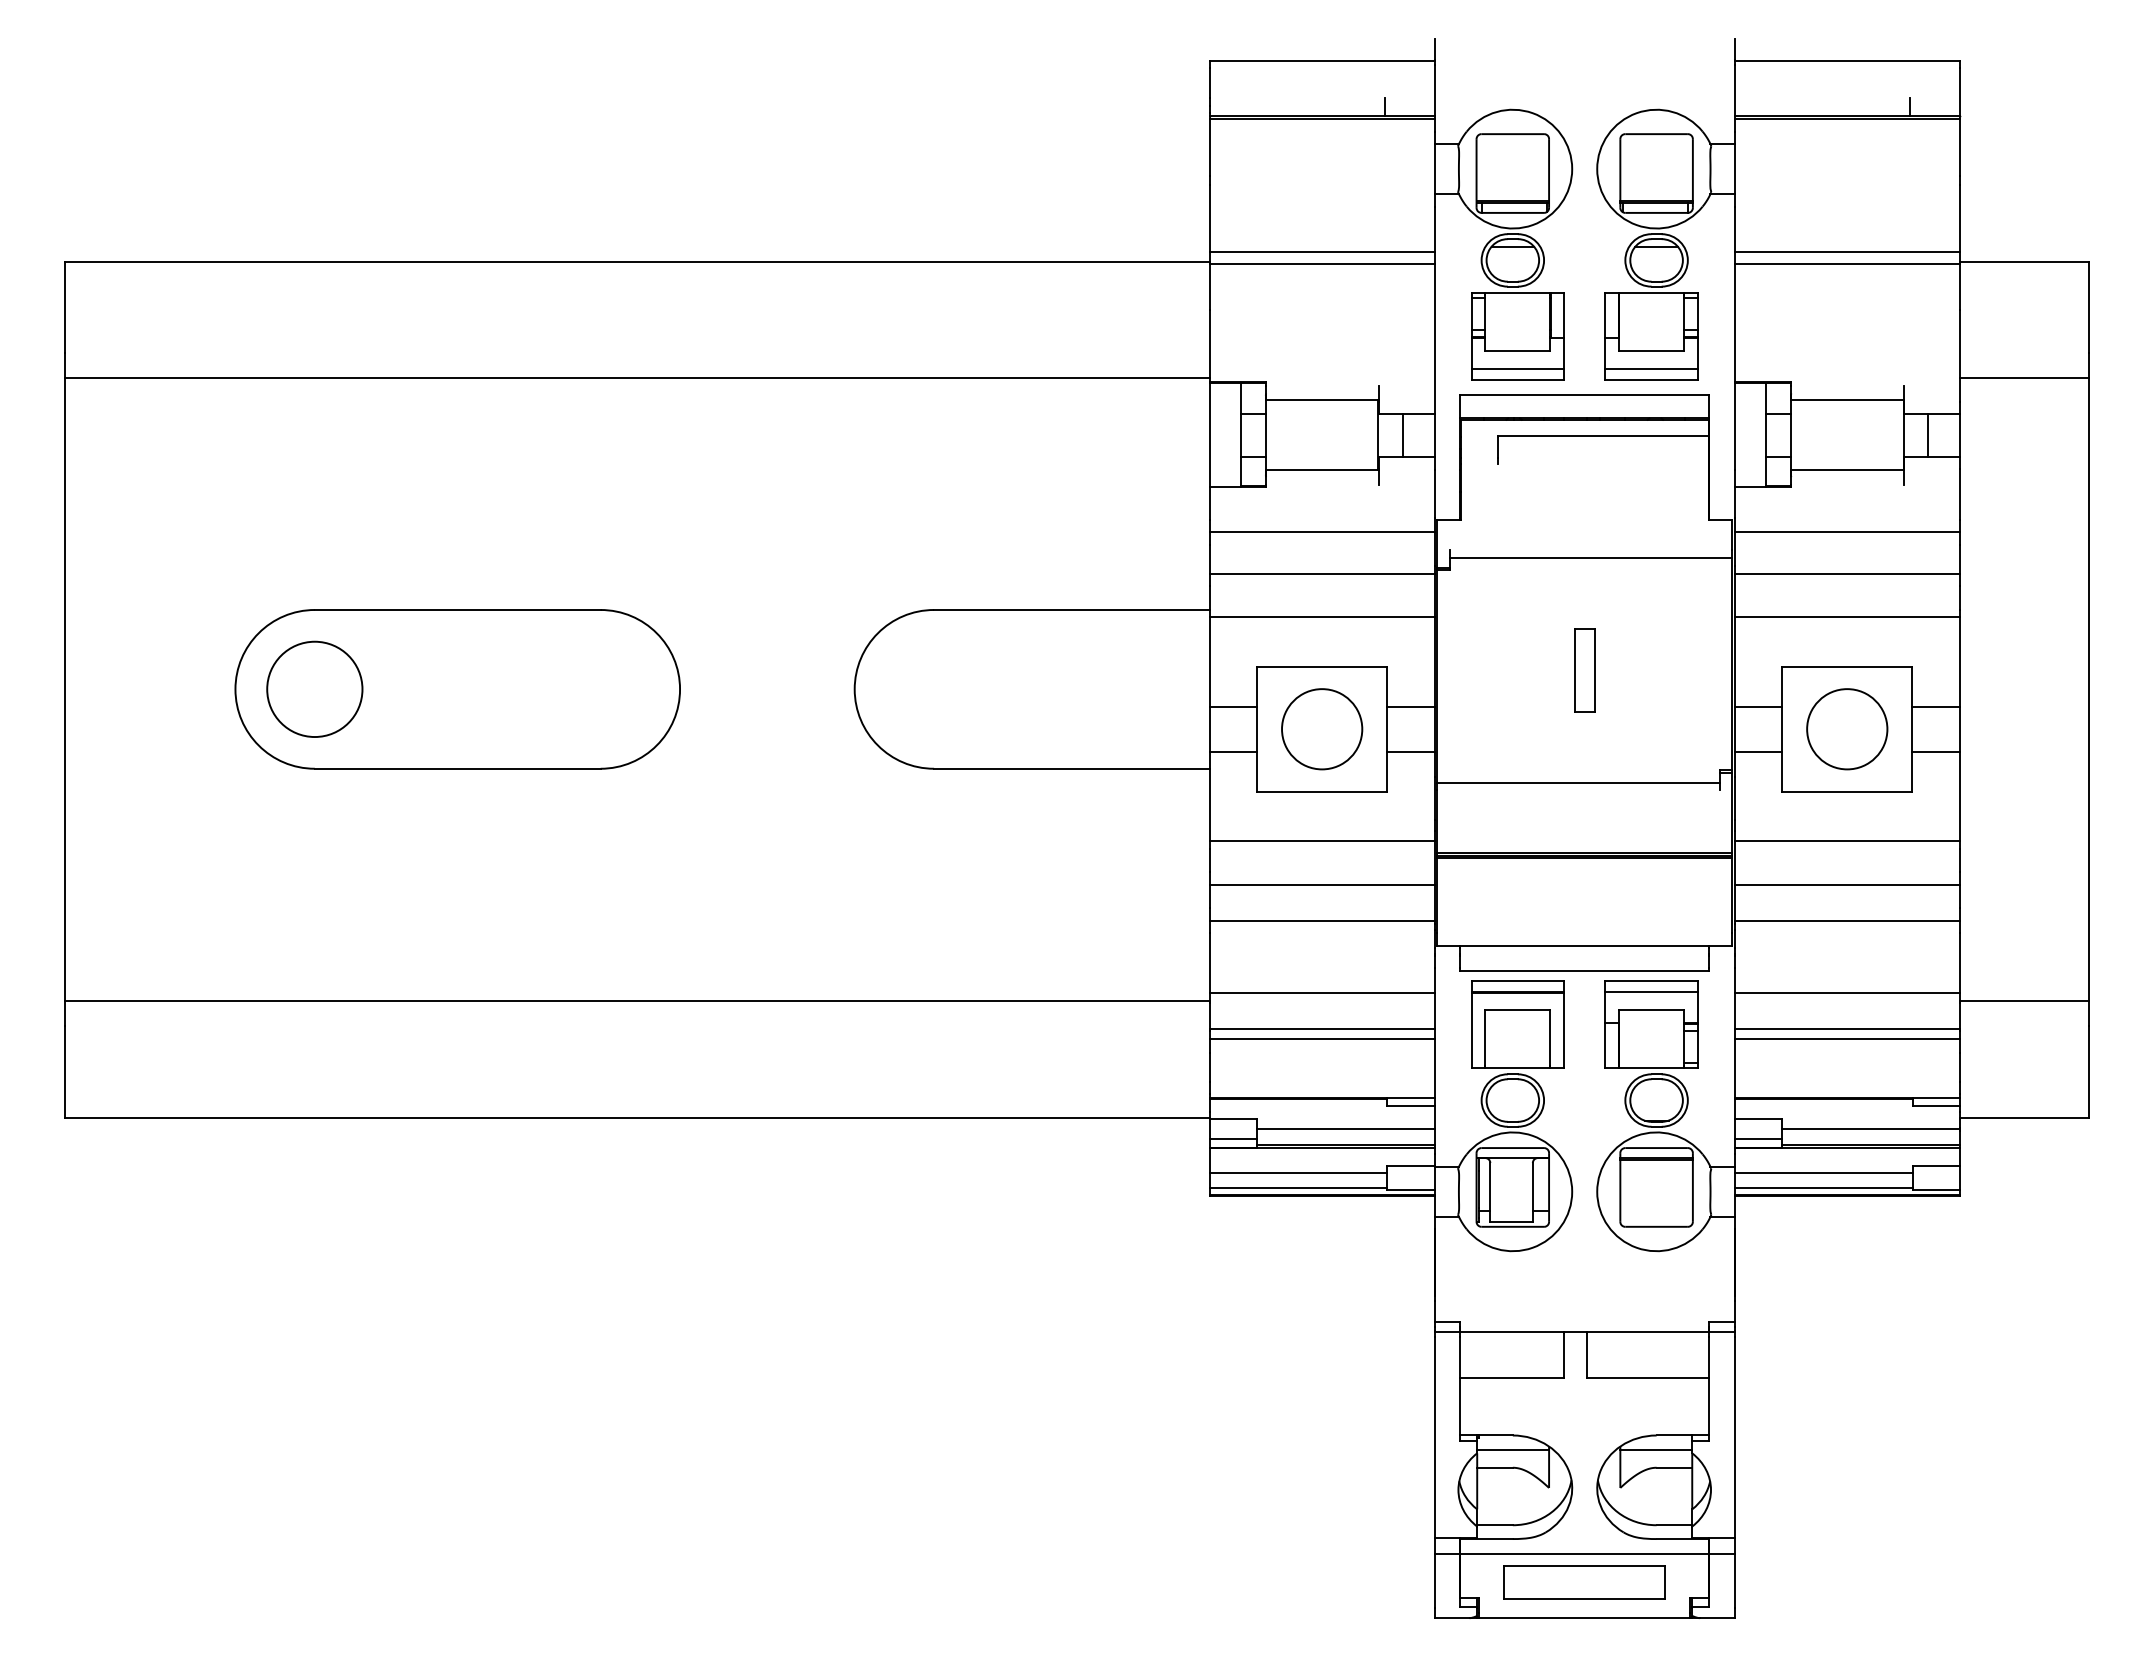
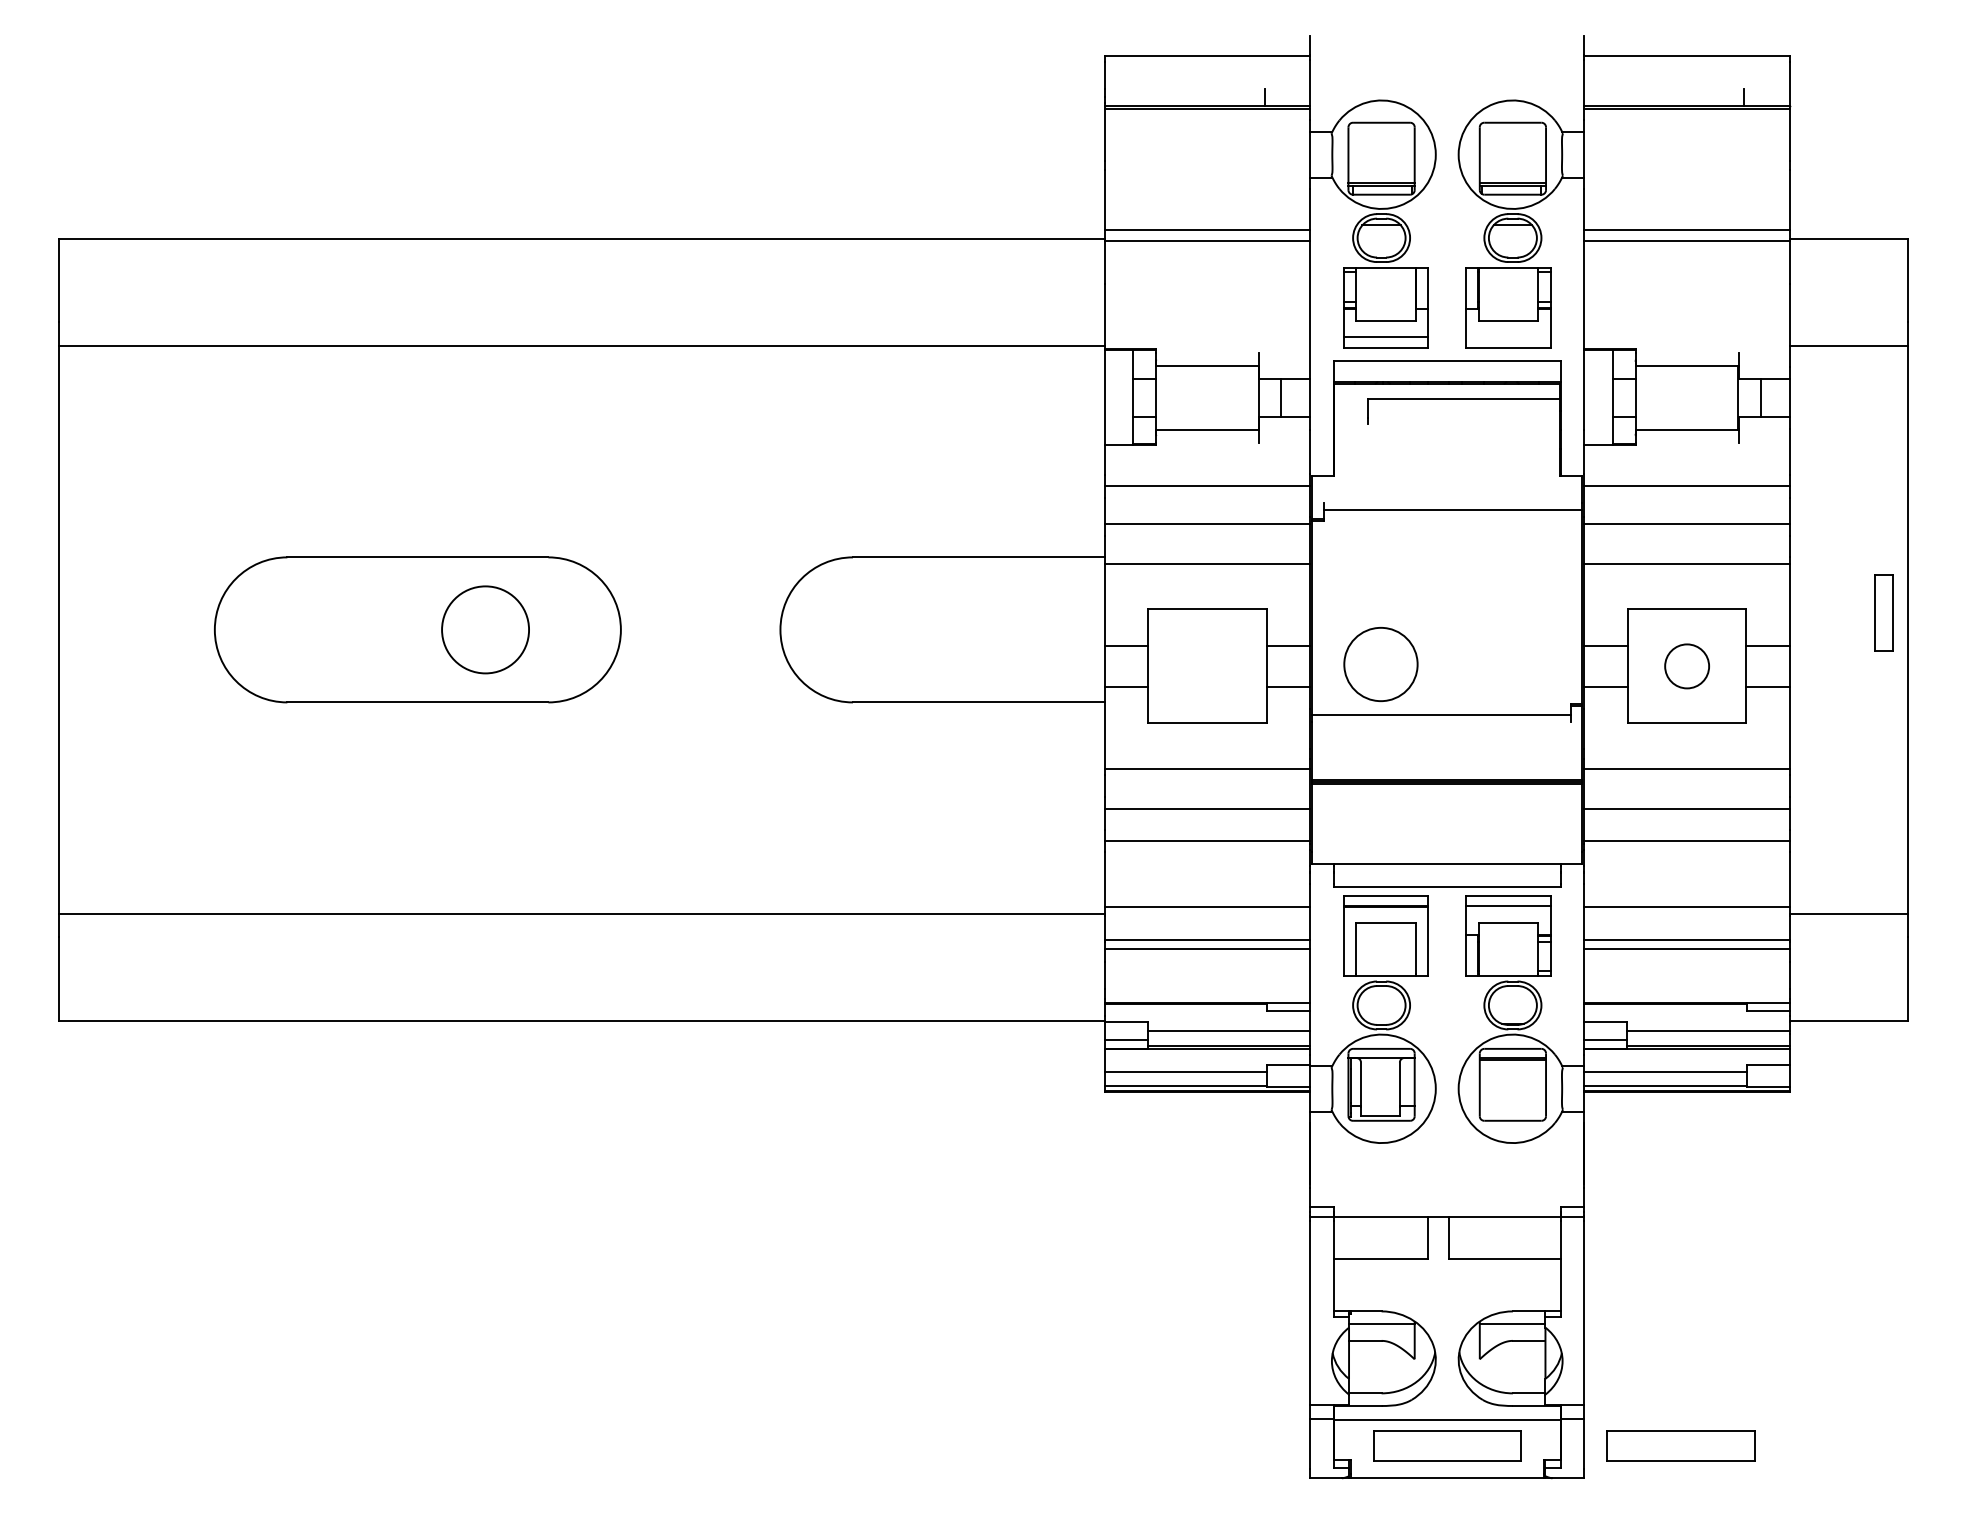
line: (1651, 369) -> (1508, 337), removed
part: (1584, 670) -> (1883, 612), moved
circle: (314, 688) -> (485, 629), moved
circle: (1322, 729) -> (1381, 664), moved
circle: (1847, 729) -> (1687, 666), size x0.6
part: (1840, 1582) -> (1680, 1445), added

